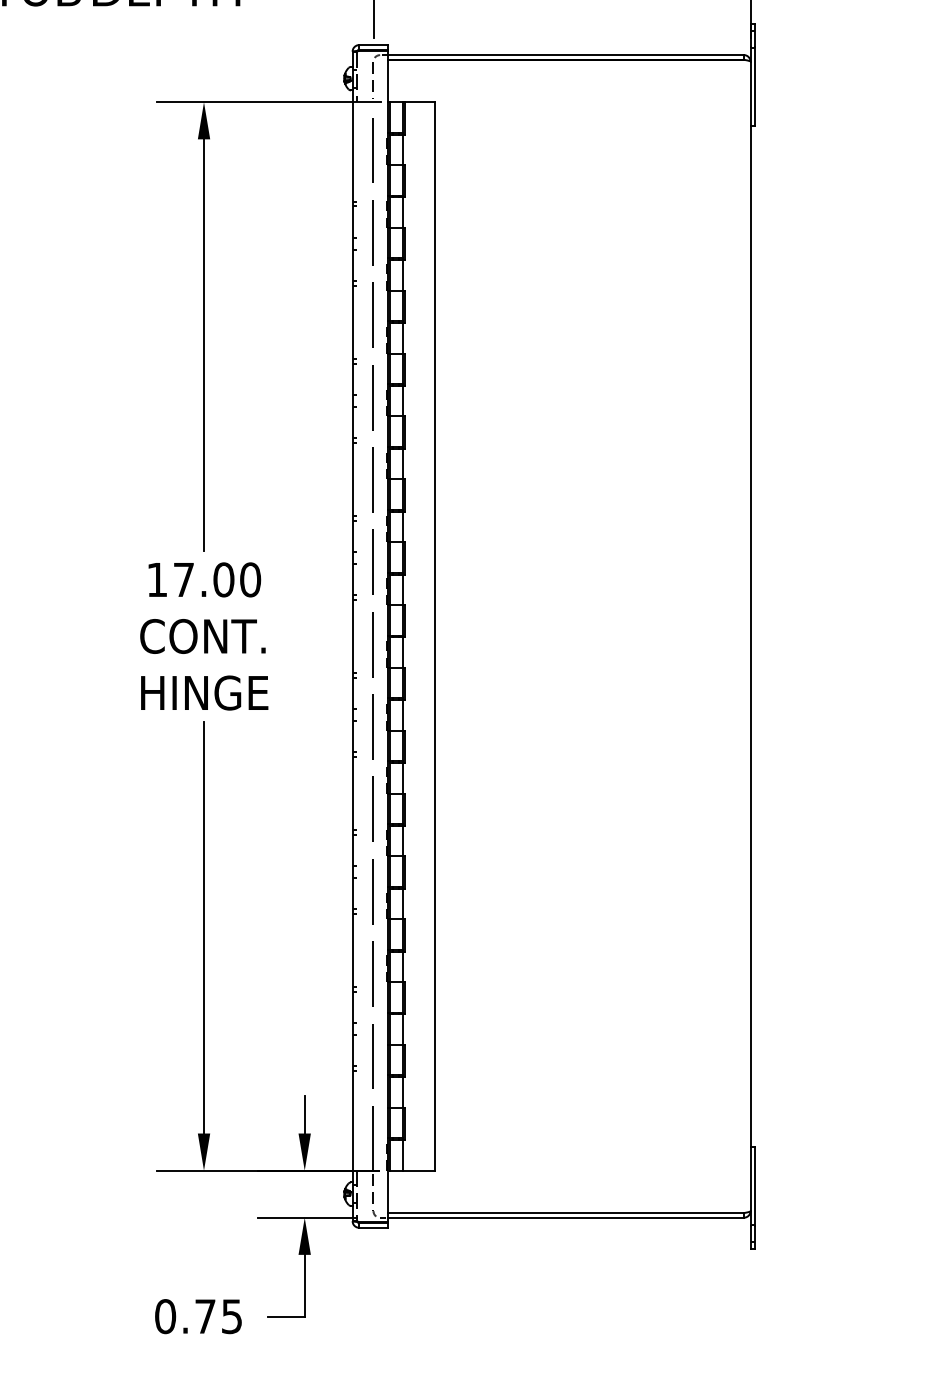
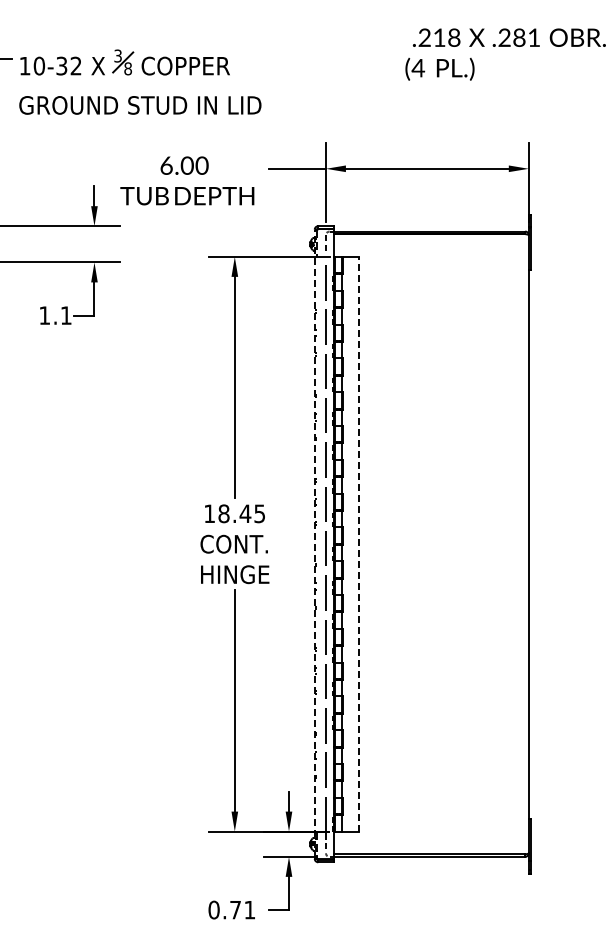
text: (216, 579) -> (241, 513), 17.00 -> 18.45
line: (435, 635) -> (359, 543), solid -> dashed
line: (352, 636) -> (314, 544), solid -> dashed
text: (231, 1317) -> (249, 910), 0.75 -> 0.71

